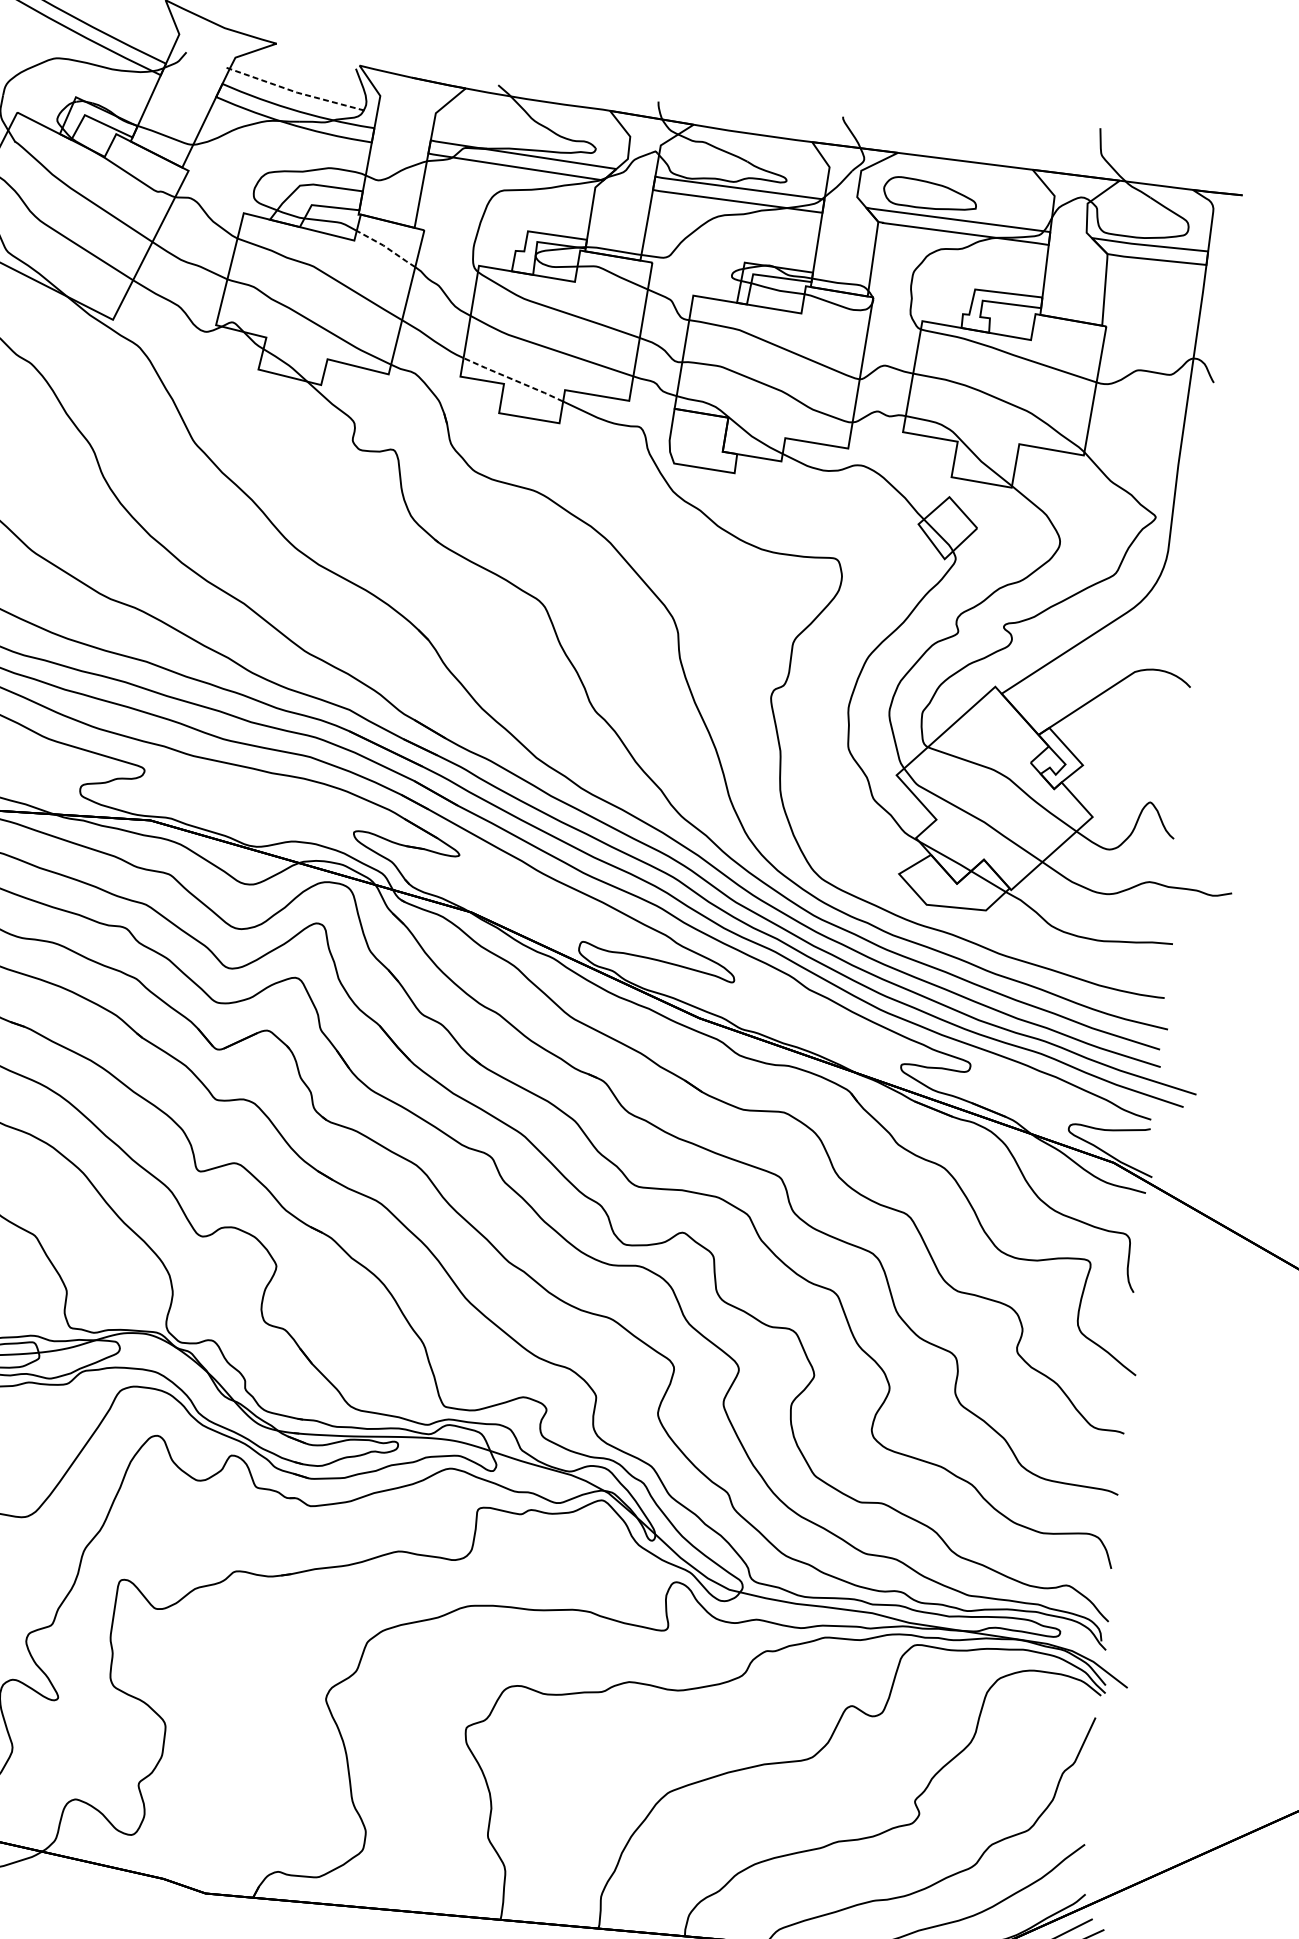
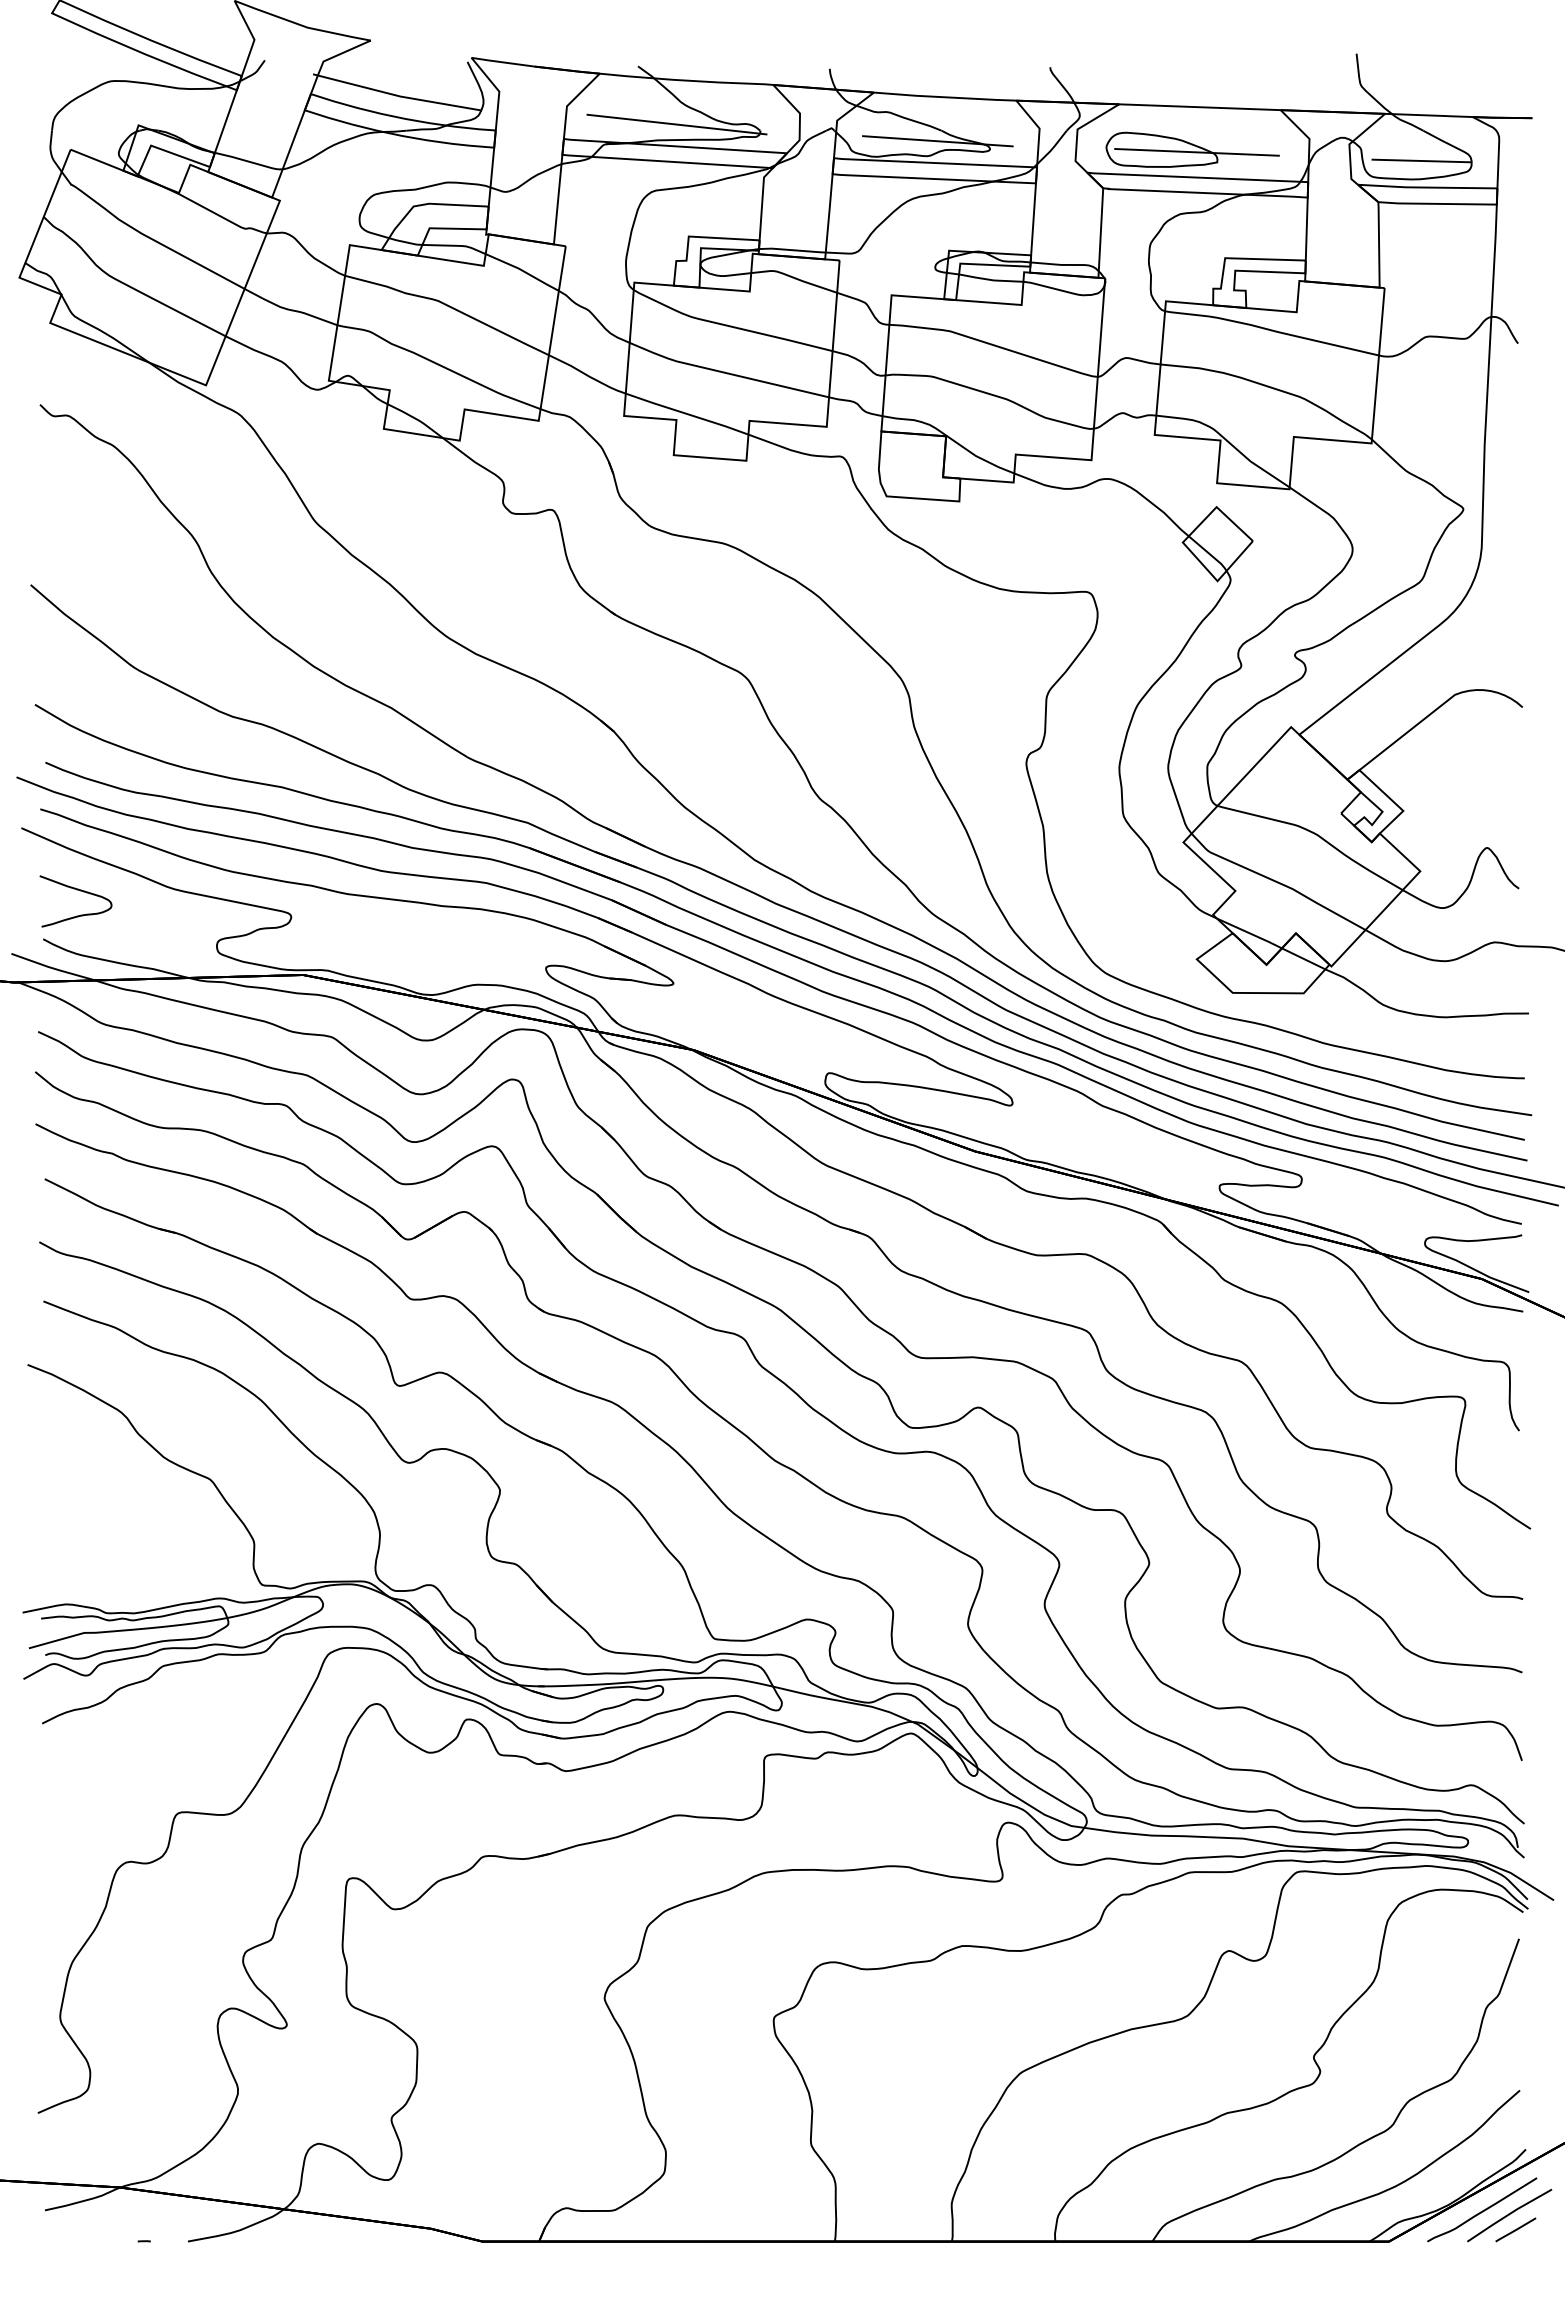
line: (294, 91) -> (396, 95), dashed -> solid
line: (526, 136) -> (676, 124), added
line: (743, 170) -> (937, 141), added
line: (959, 198) -> (1196, 152), added
line: (1146, 222) -> (1421, 160), added
line: (387, 248) -> (523, 271), dashed -> solid
line: (513, 380) -> (687, 414), dashed -> solid

